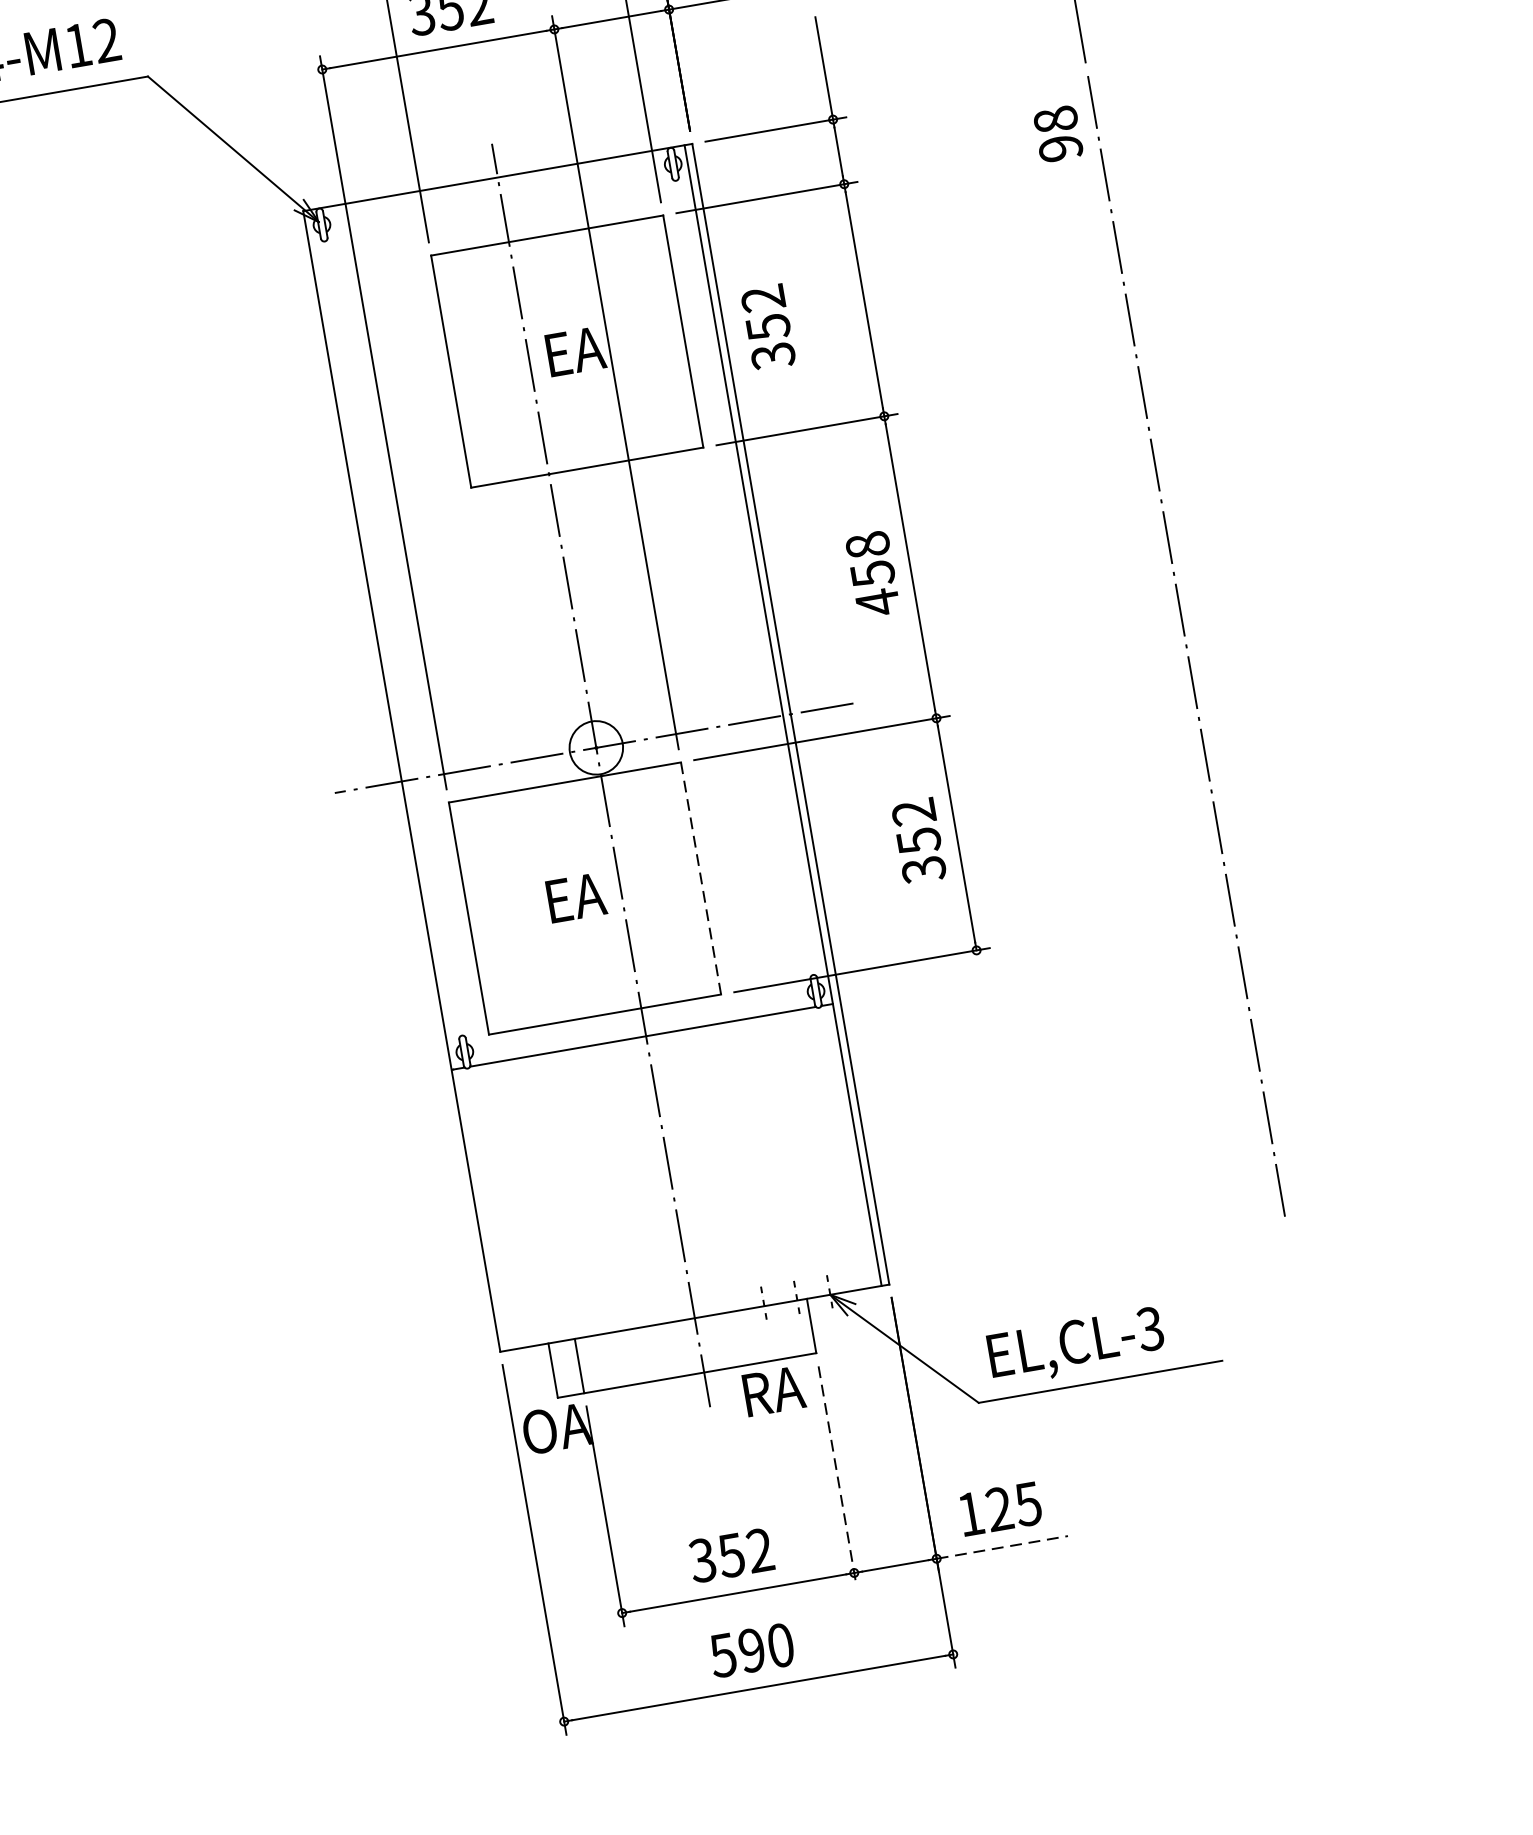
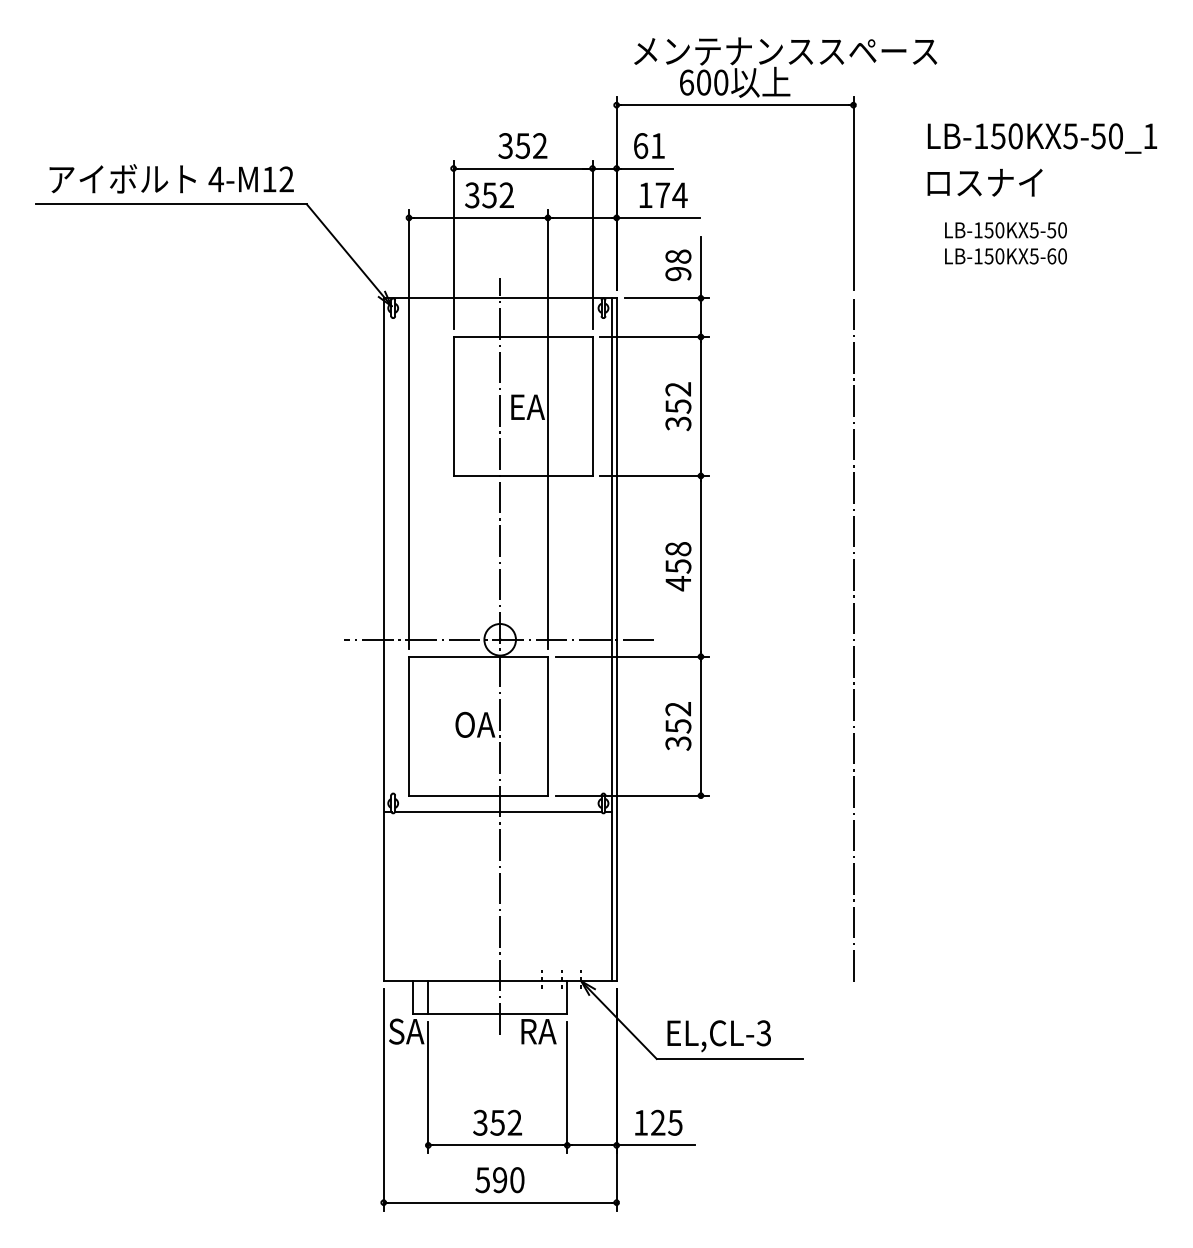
text: (1058, 134) -> (678, 265), moved
text: (768, 327) -> (678, 406), moved
line: (700, 877) -> (547, 725), dashed -> solid
text: (579, 896) -> (475, 724), EA -> OA
text: (554, 1428) -> (407, 1031), OA -> SA
line: (837, 1476) -> (567, 1087), dashed -> solid
line: (1003, 1547) -> (656, 1145), dashed -> solid

